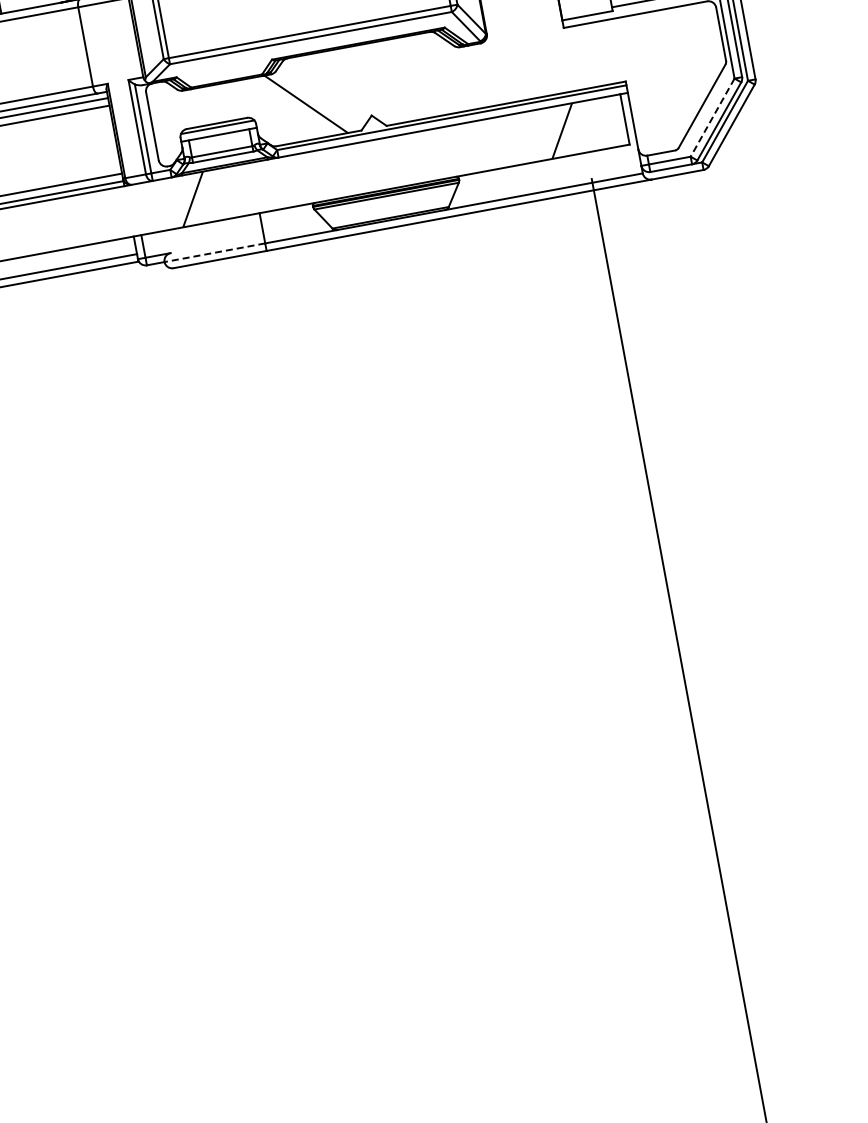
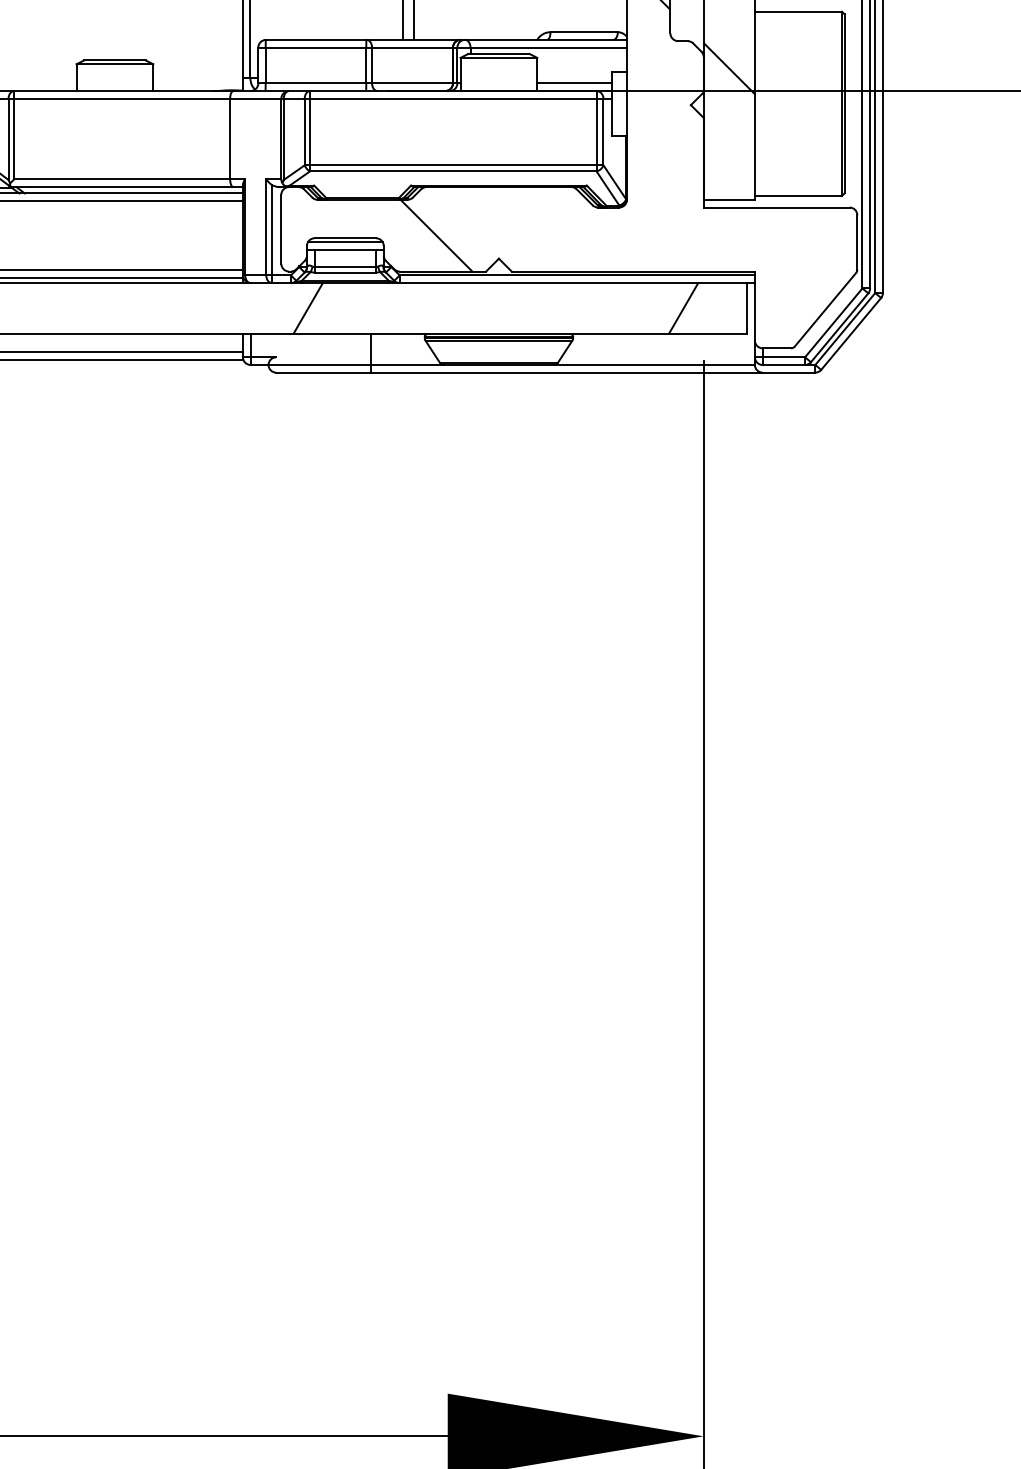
line: (712, 117) -> (833, 322), dashed -> solid
line: (214, 252) -> (319, 364), dashed -> solid

